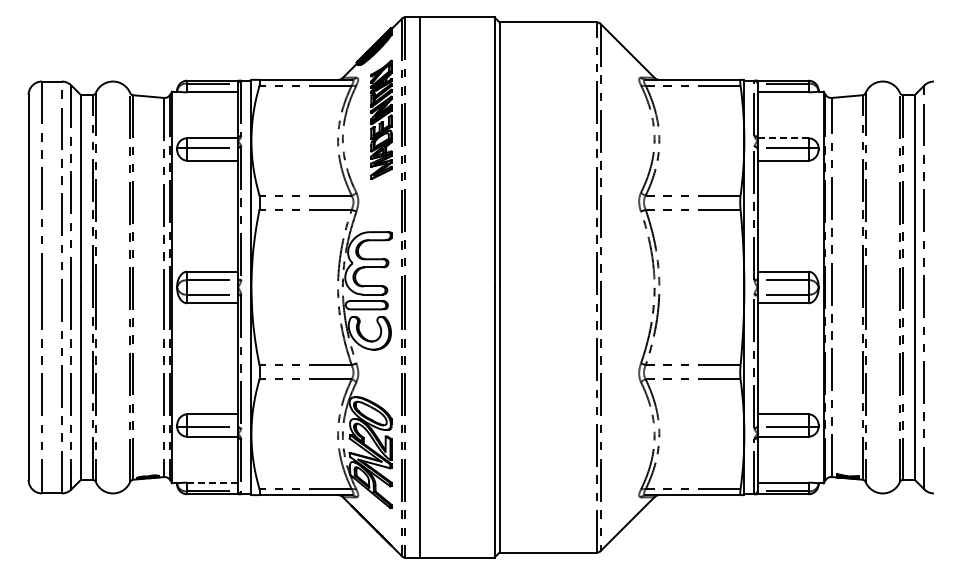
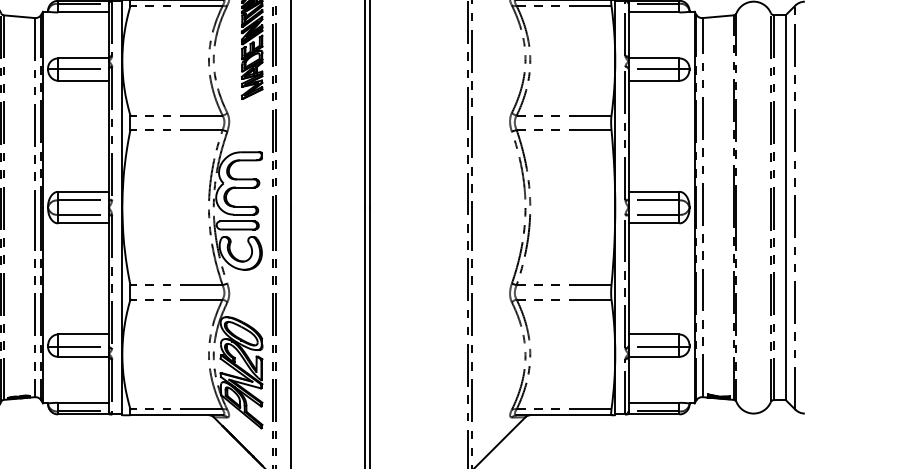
line: (782, 138) -> (653, 58), dashed -> solid
line: (213, 482) -> (84, 402), dashed -> solid

